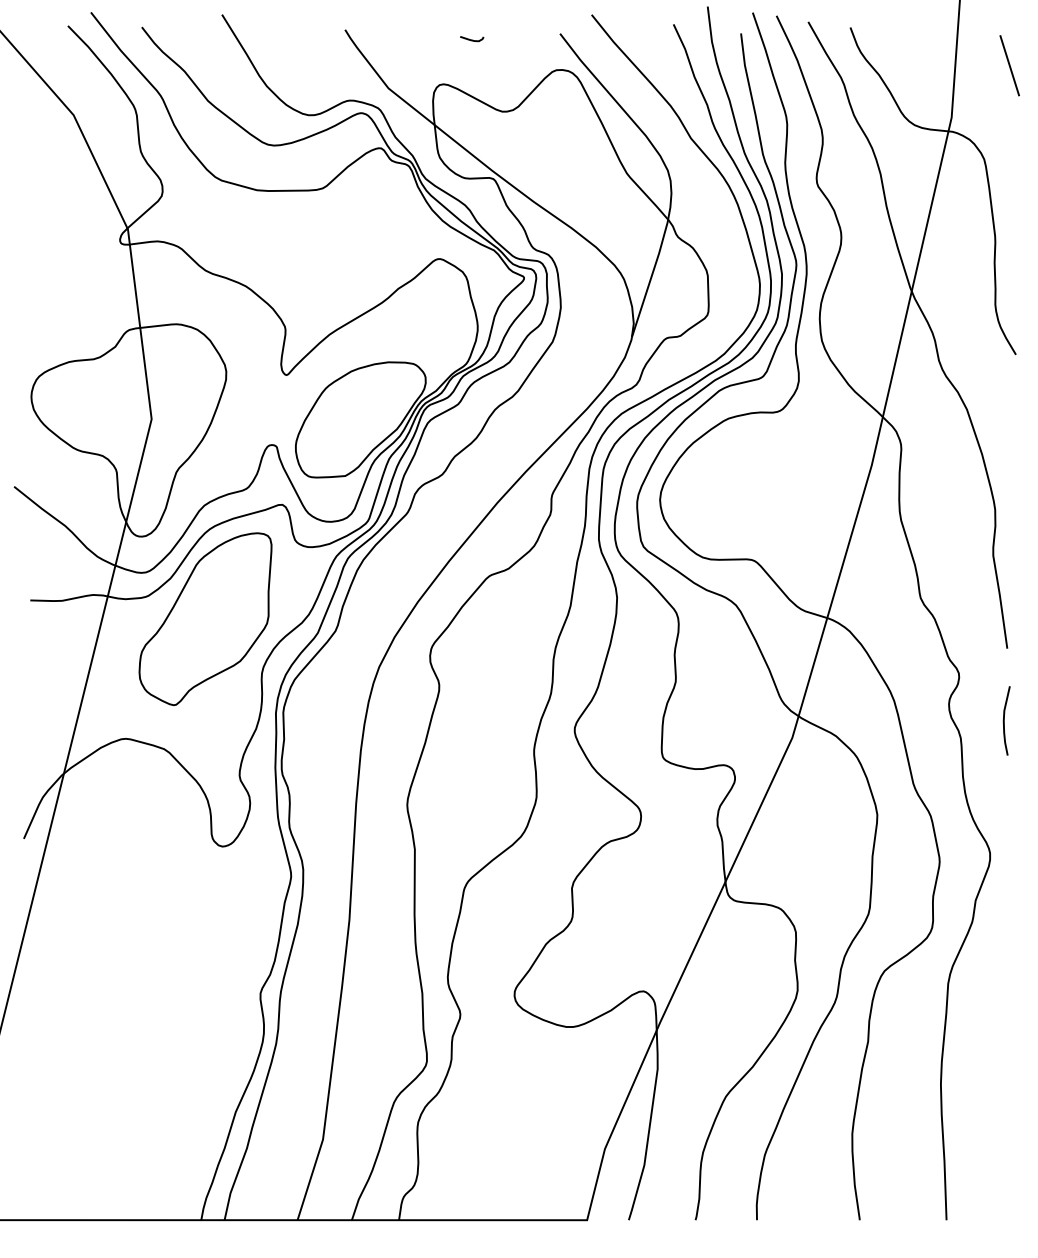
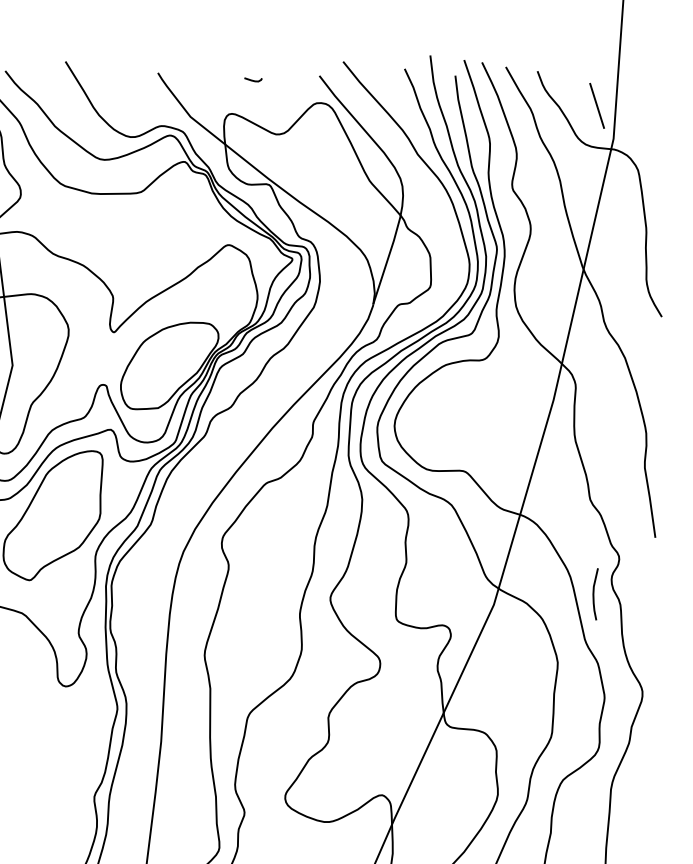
line: (1009, 65) -> (596, 105), moved
curve: (1004, 720) -> (593, 594), moved

